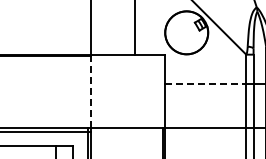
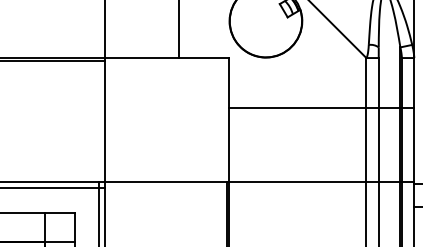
line: (205, 84) -> (297, 108), dashed -> solid
line: (91, 91) -> (105, 120), dashed -> solid

